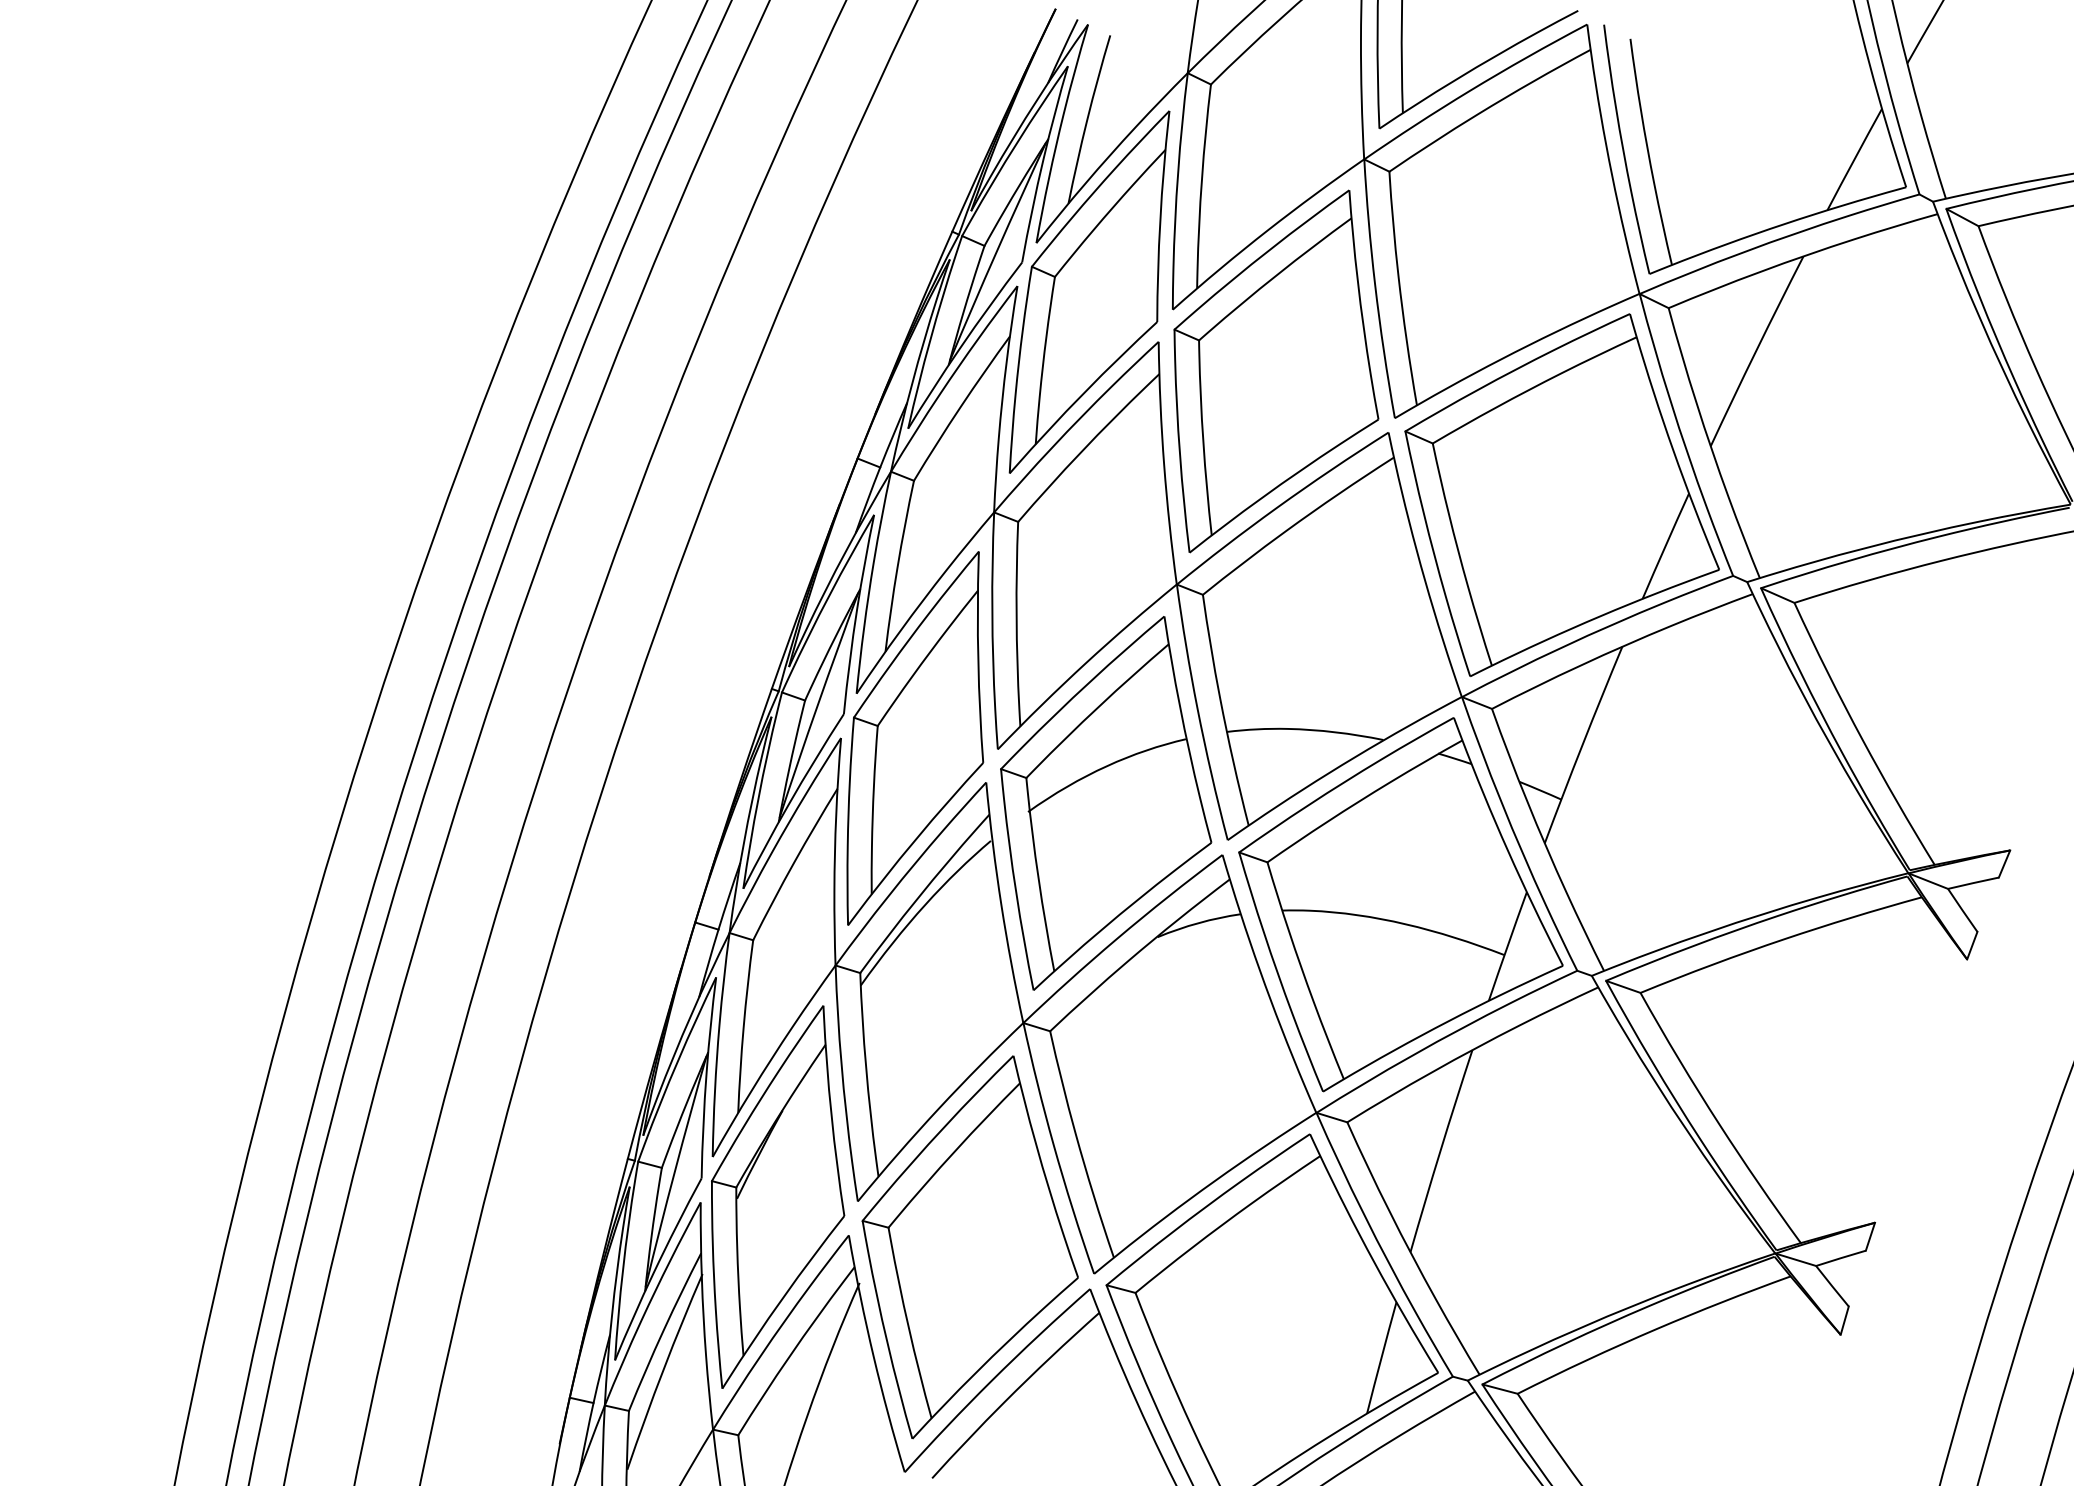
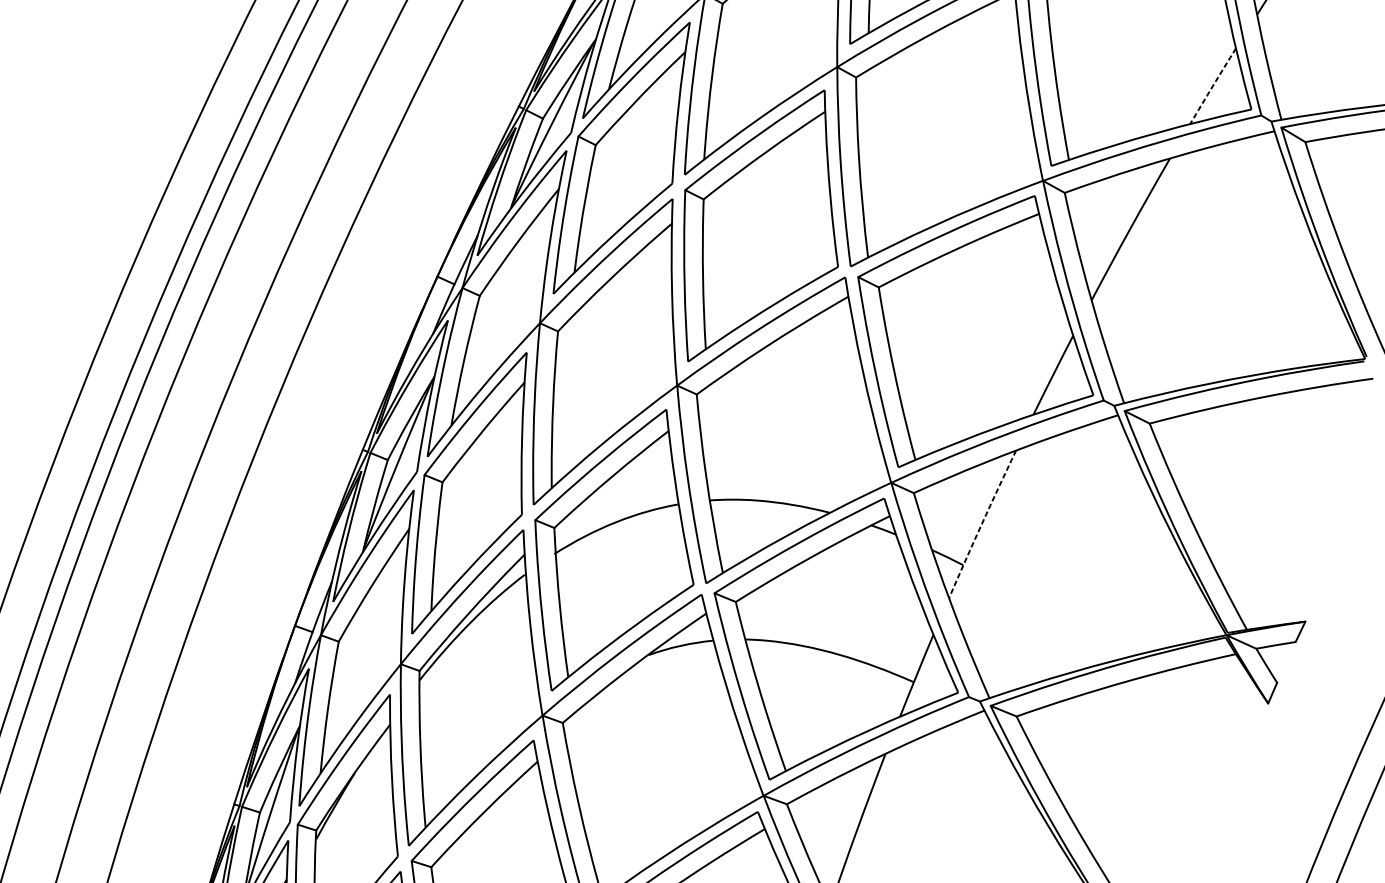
arc: (1854, 159) -> (1212, 86), solid -> dashed
arc: (1582, 744) -> (981, 523), solid -> dashed

